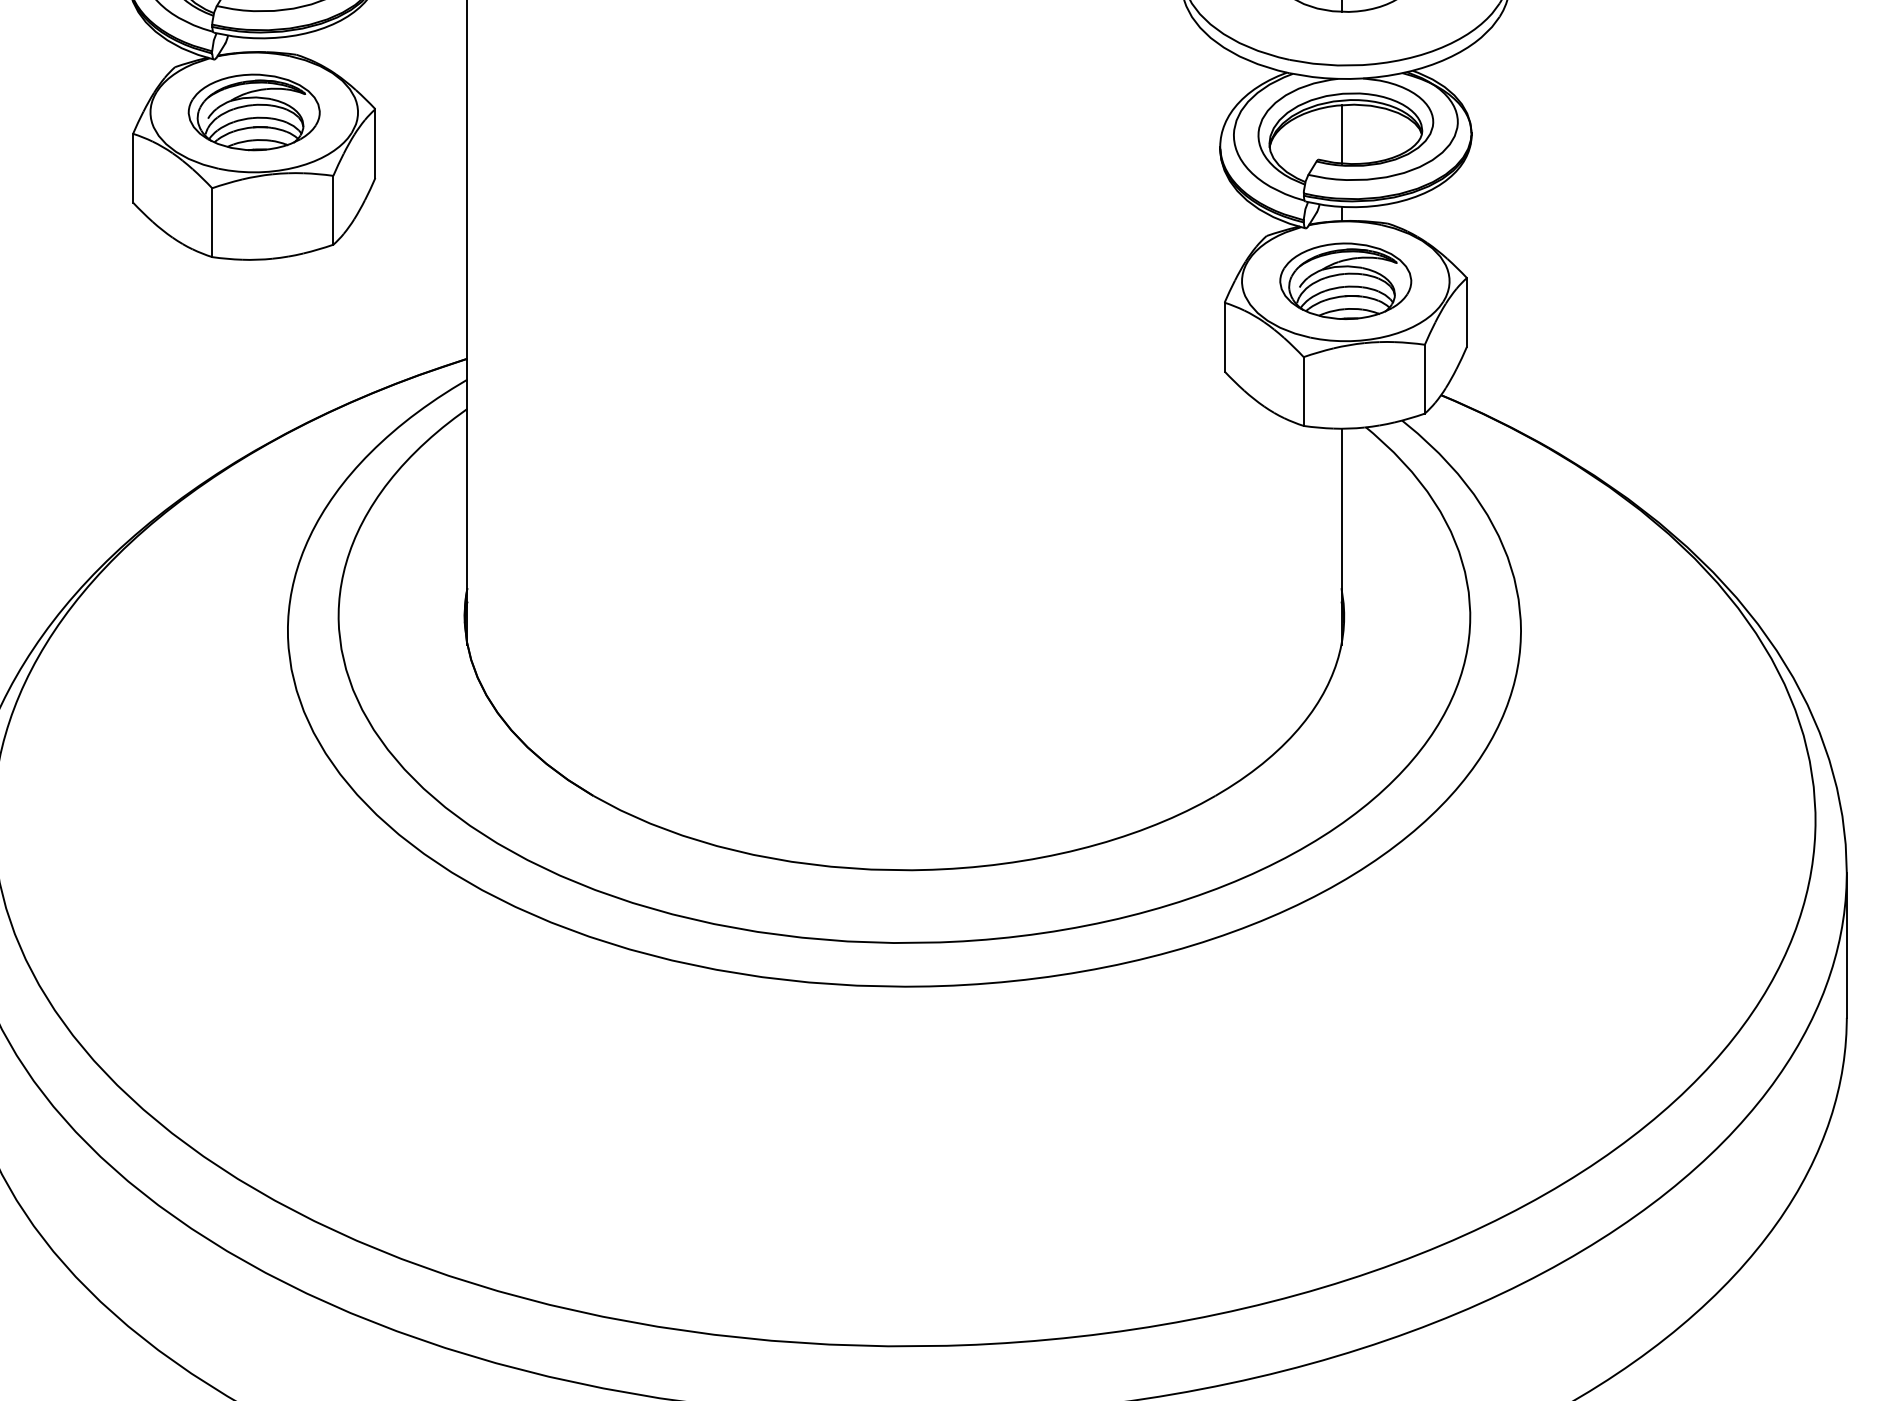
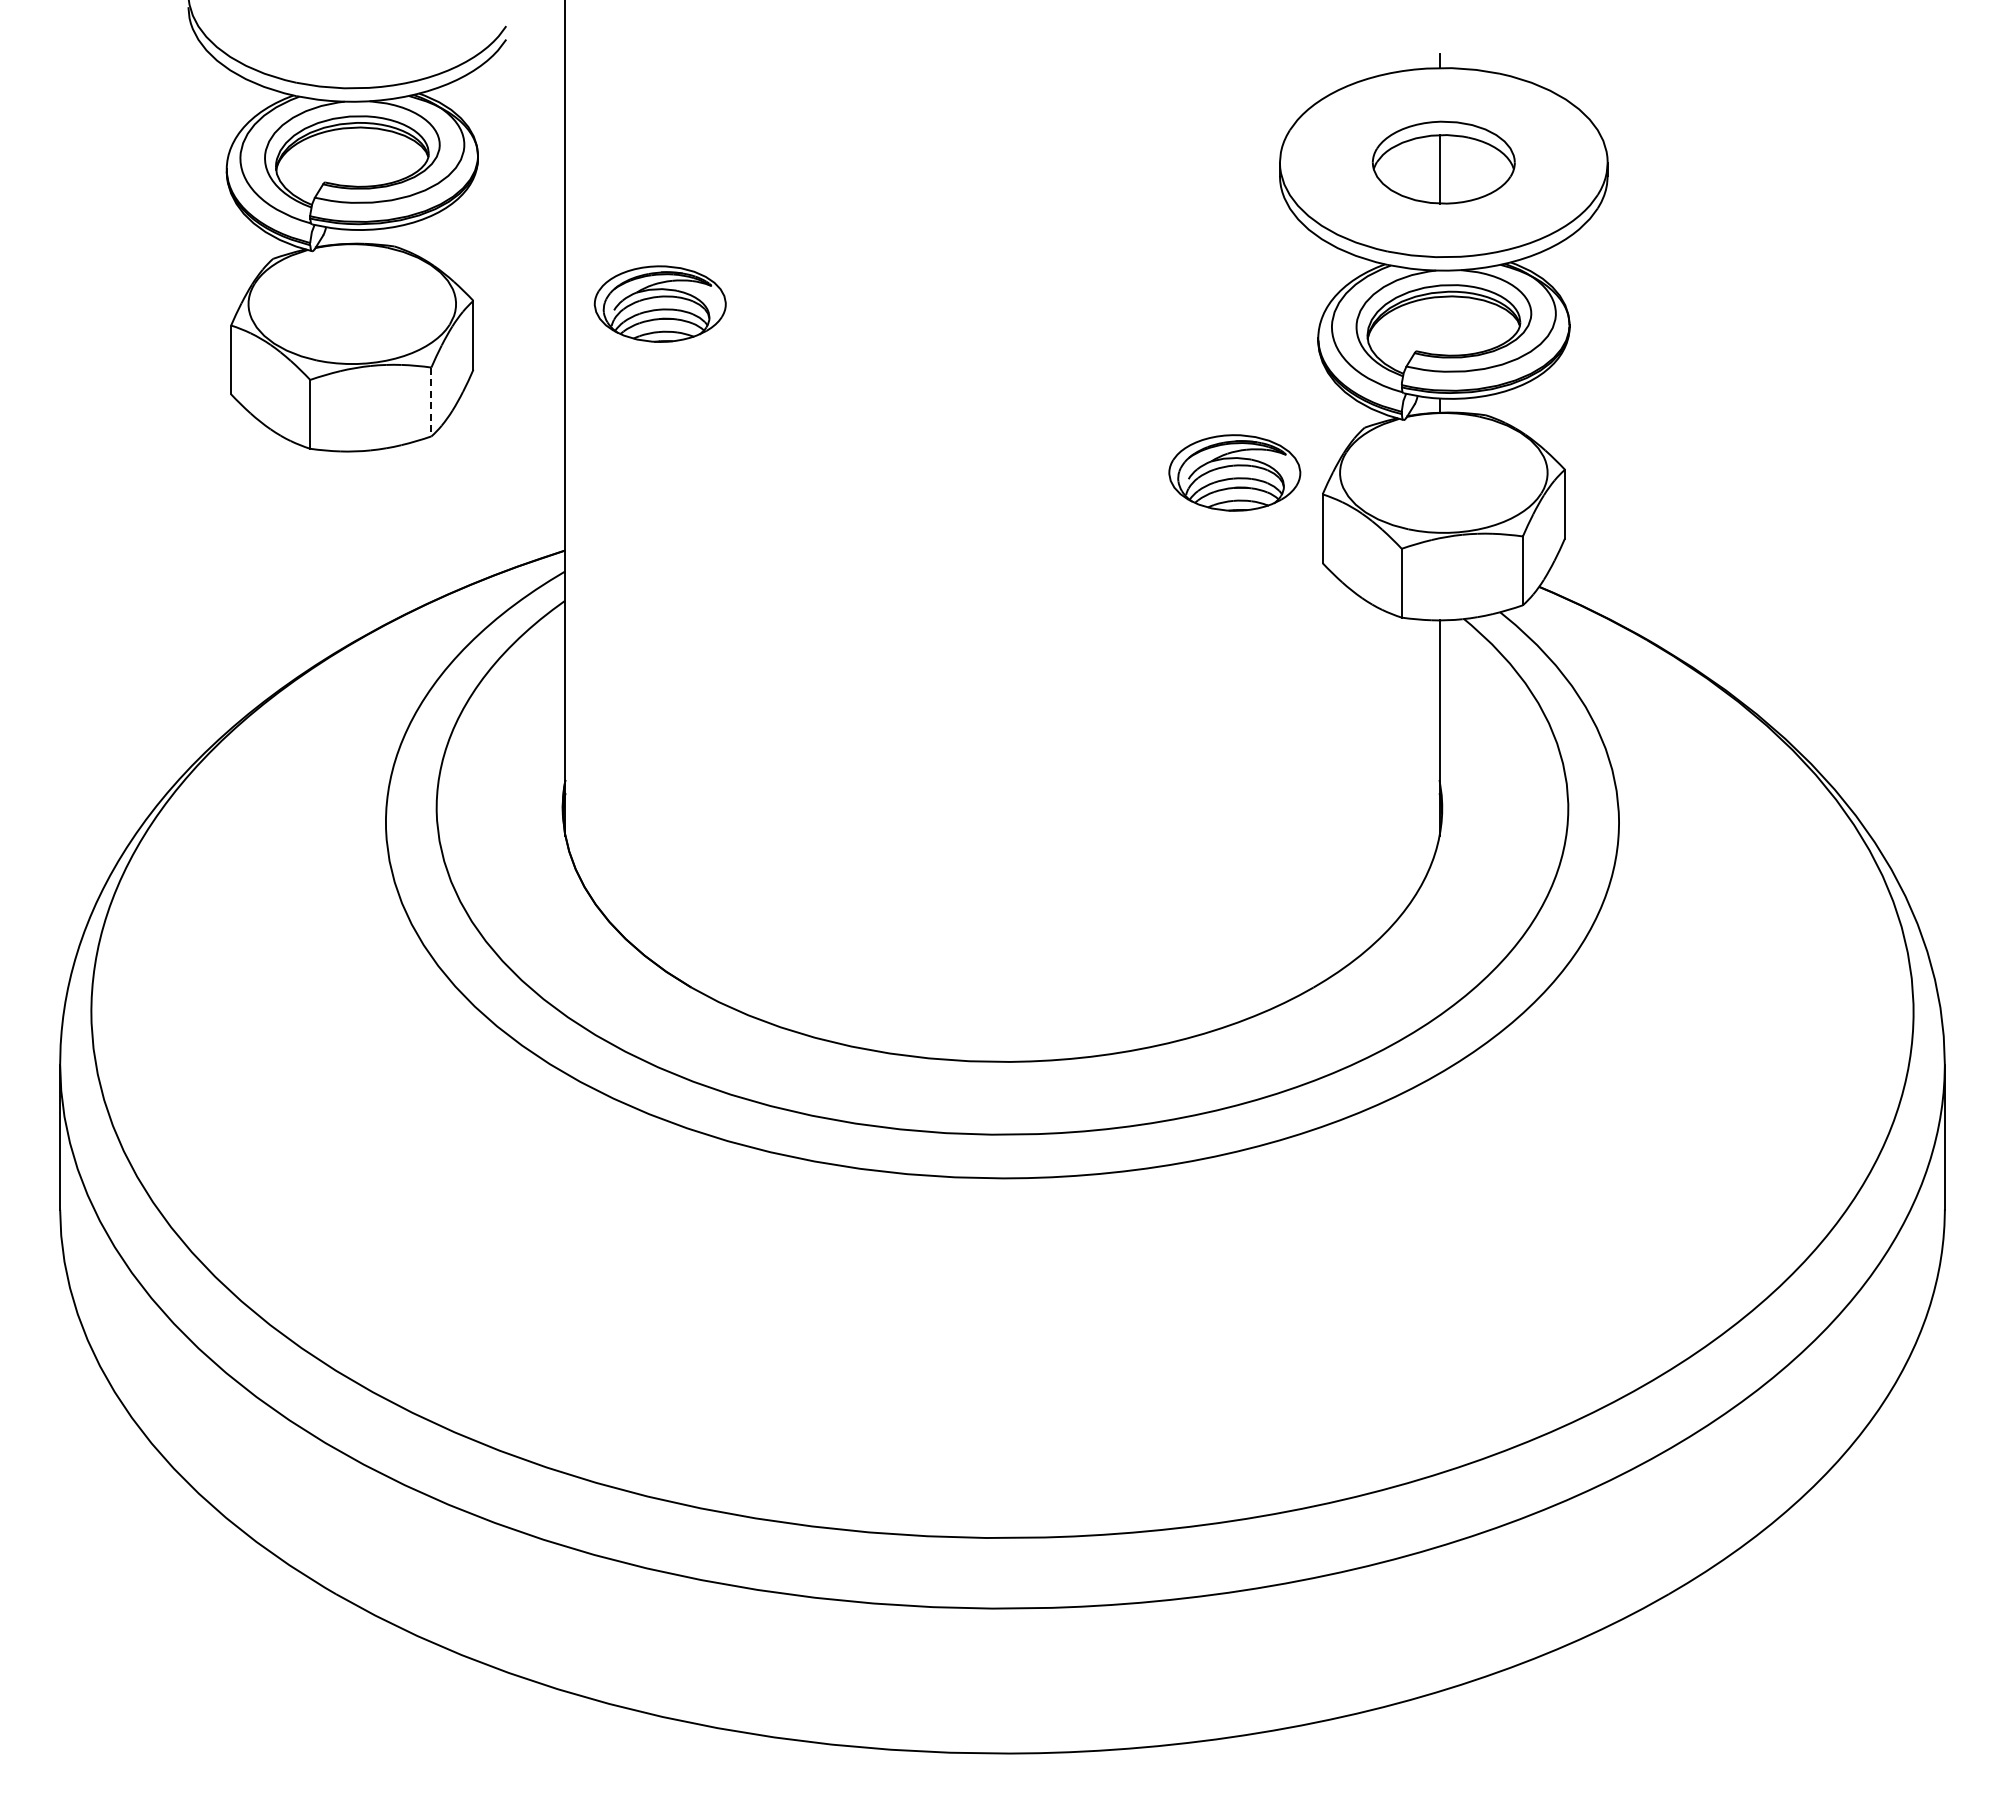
part: (253, 111) -> (659, 303), moved
line: (1341, 133) -> (1439, 325), removed
line: (333, 210) -> (431, 402), solid -> dashed
part: (1345, 280) -> (1234, 472), moved

